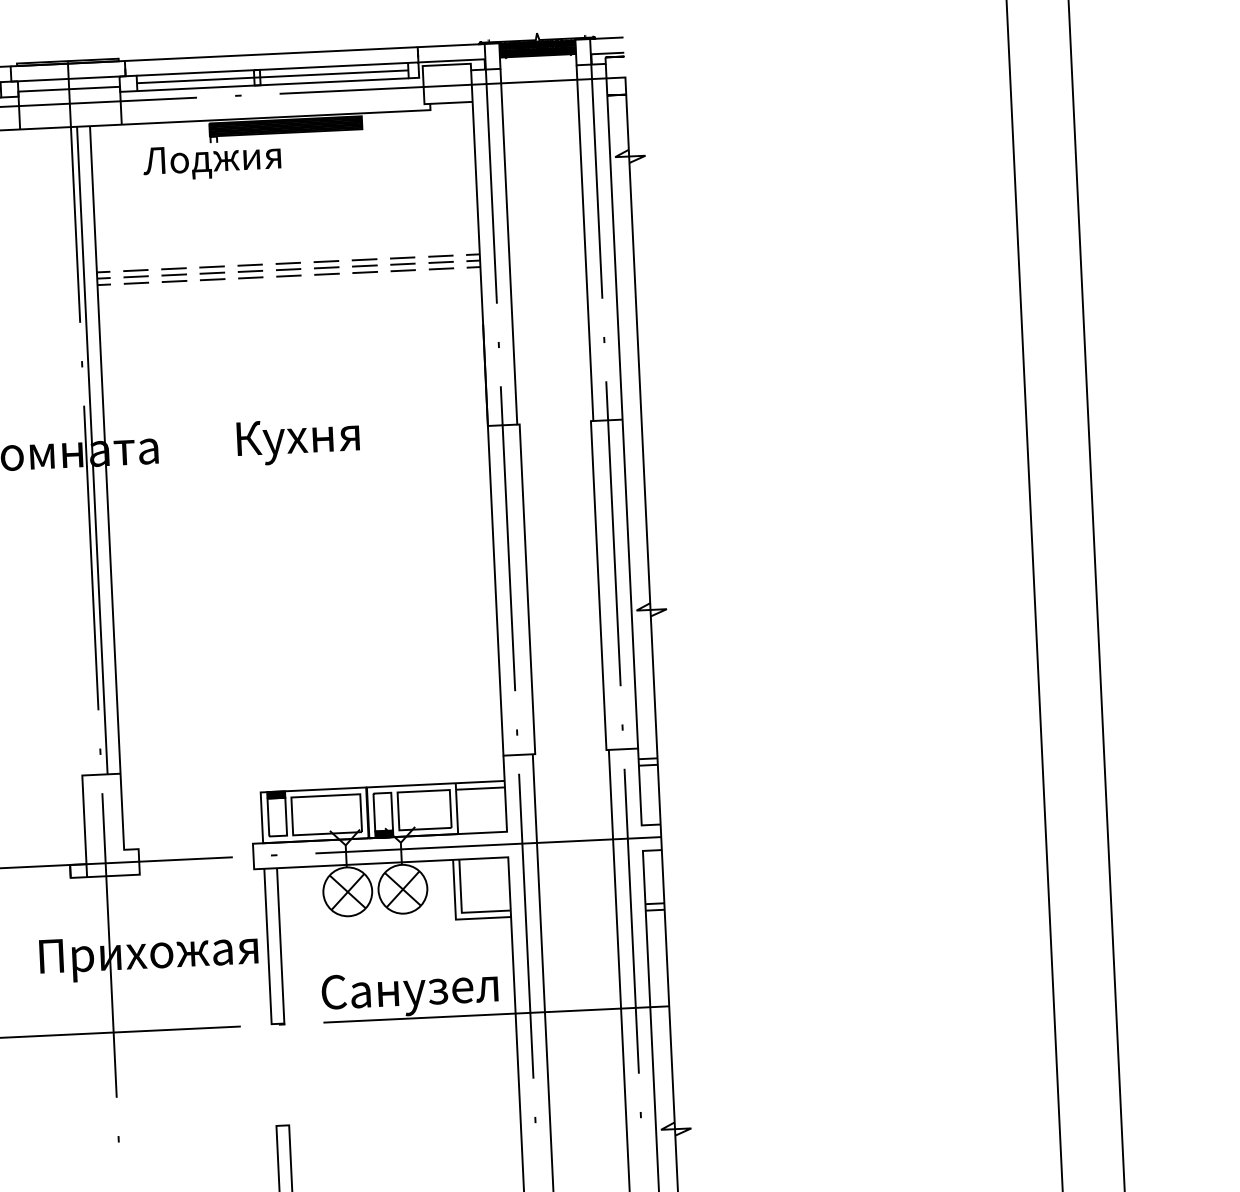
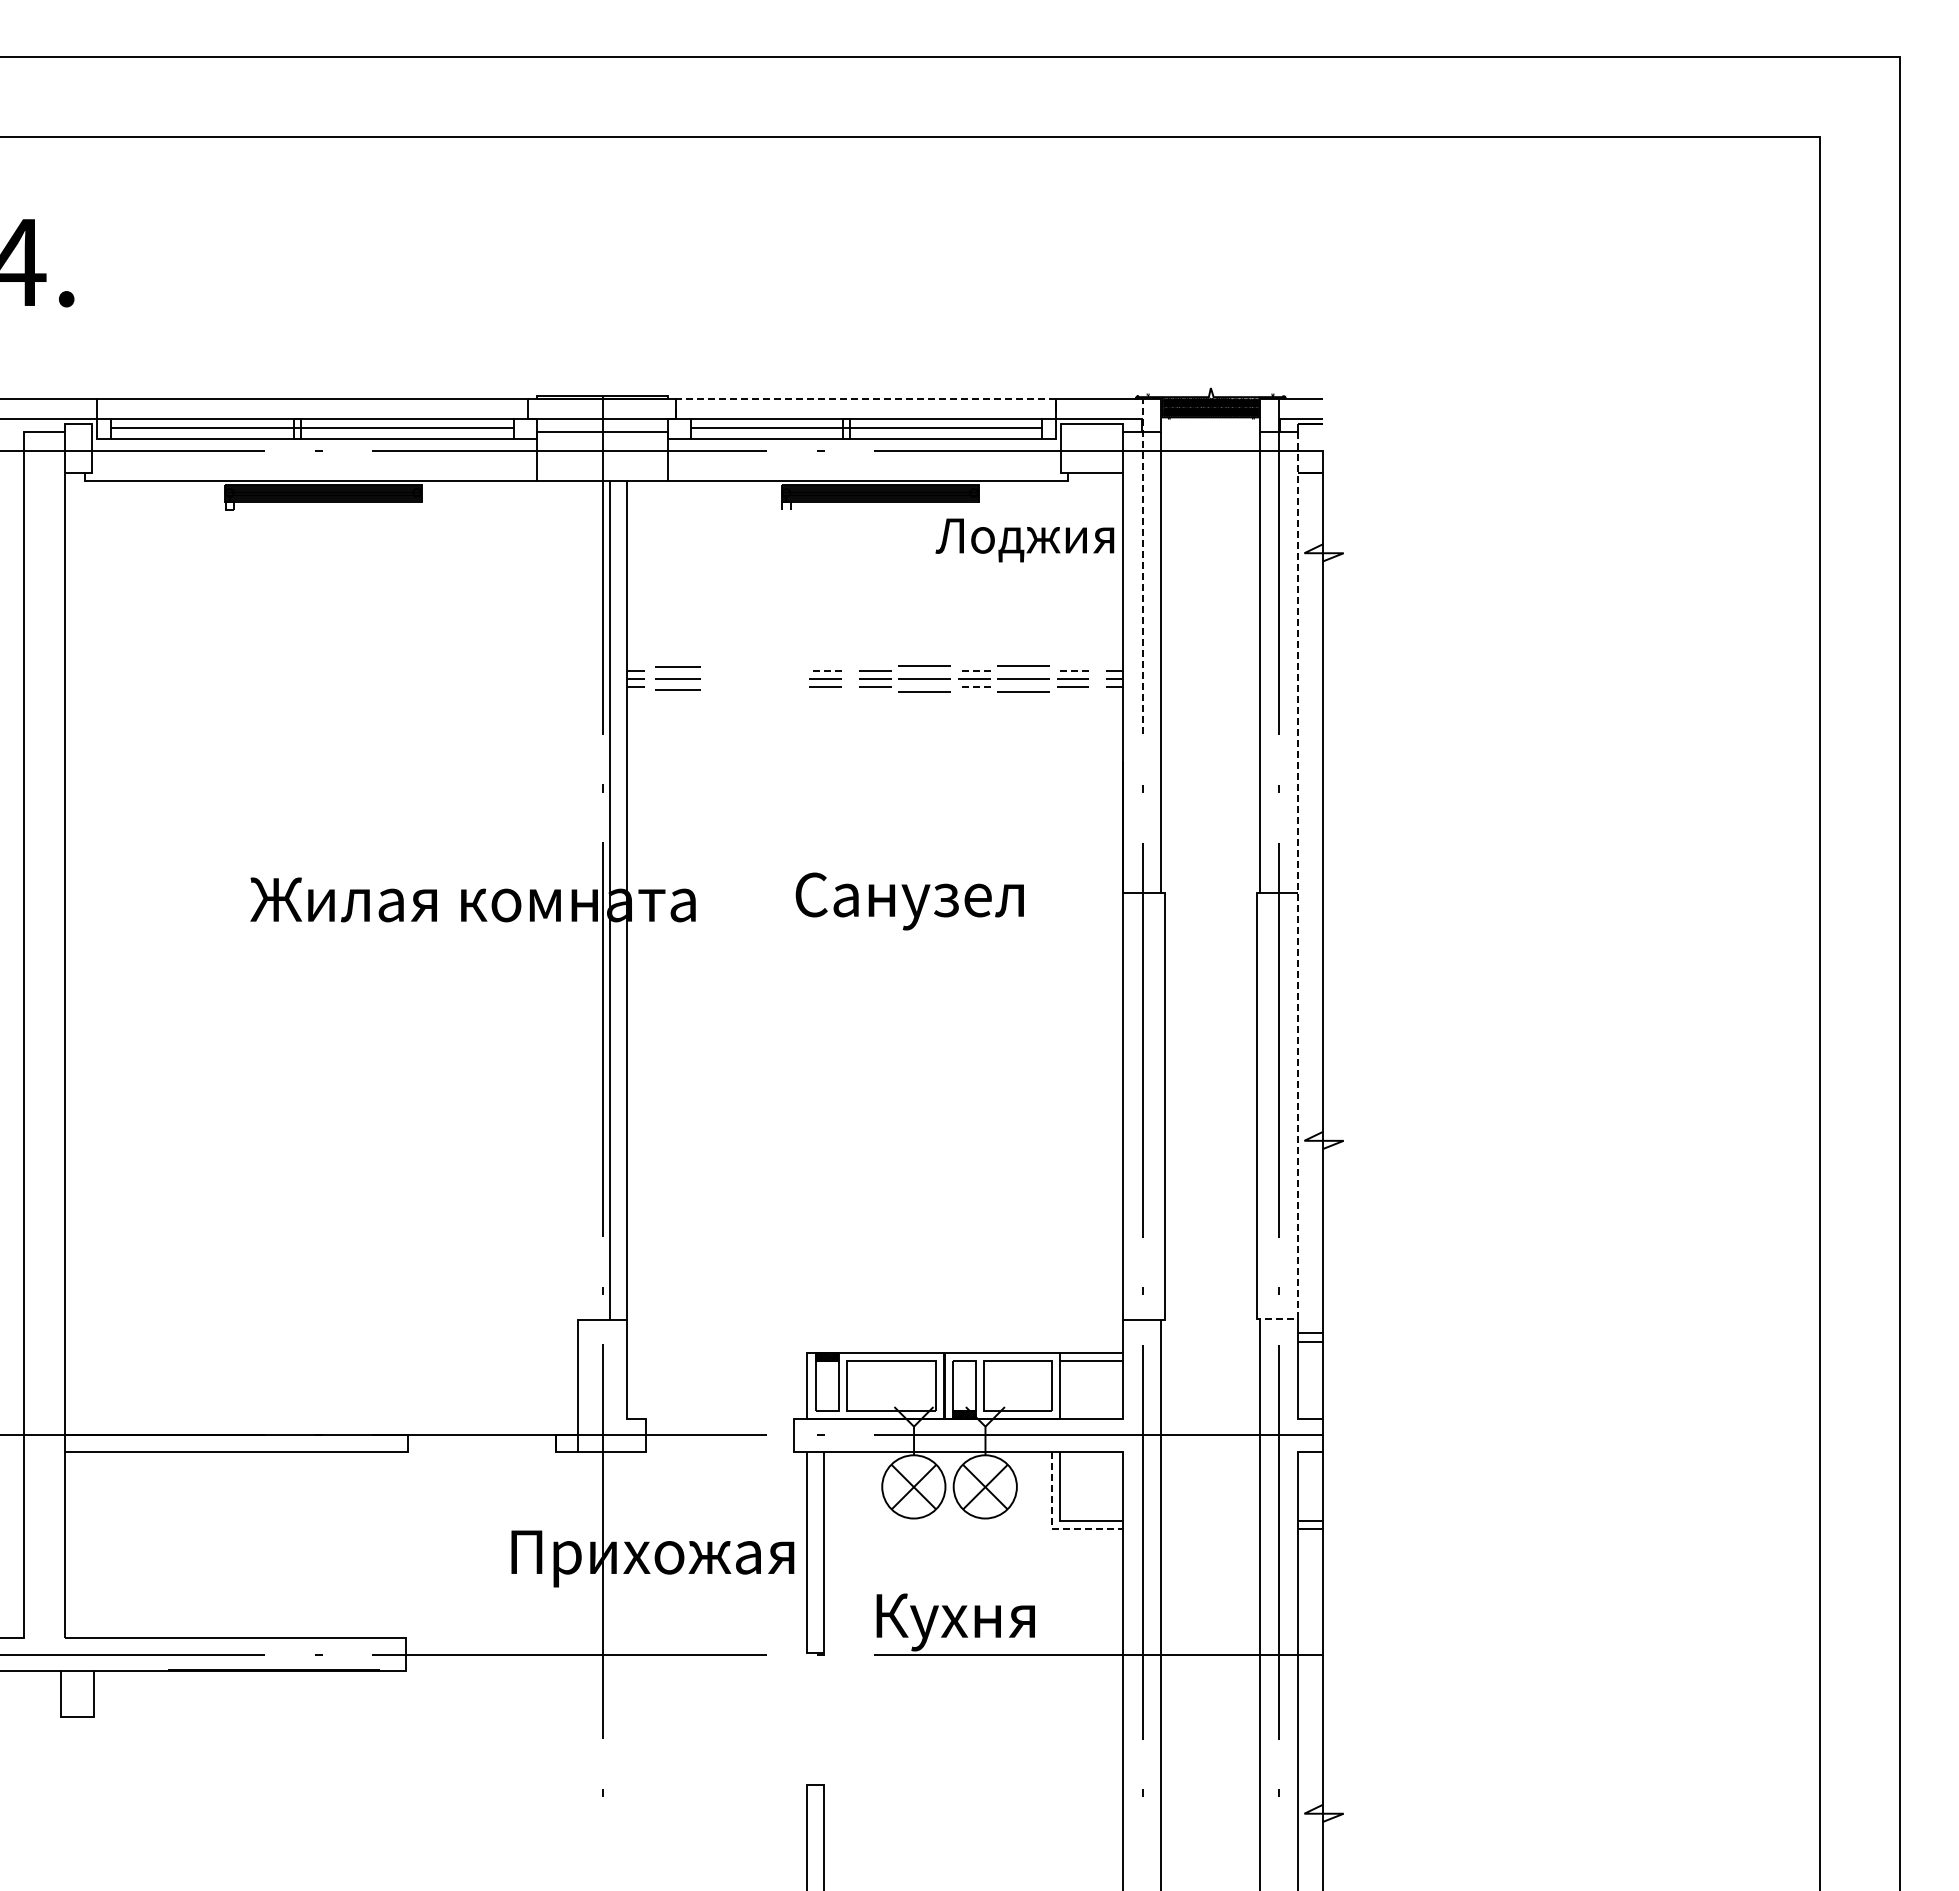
line: (271, 53) -> (866, 398), solid -> dashed
text: (211, 161) -> (1024, 540), moved
line: (490, 173) -> (1142, 566), solid -> dashed
line: (440, 256) -> (1072, 670), solid -> dashed
line: (364, 259) -> (974, 670), solid -> dashed
part: (402, 264) -> (1023, 678), size x1.6
line: (249, 265) -> (825, 670), solid -> dashed
part: (326, 267) -> (924, 678), size x1.6
line: (365, 272) -> (974, 687), solid -> dashed
part: (212, 273) -> (776, 678), removed
part: (174, 274) -> (727, 678), removed
part: (135, 276) -> (677, 678), size x1.4
line: (622, 421) -> (1297, 895), solid -> dashed
text: (323, 440) -> (909, 901), Кухня -> Санузел
line: (455, 918) -> (1051, 1527), solid -> dashed
text: (410, 993) -> (988, 1622), Санузел -> Кухня

